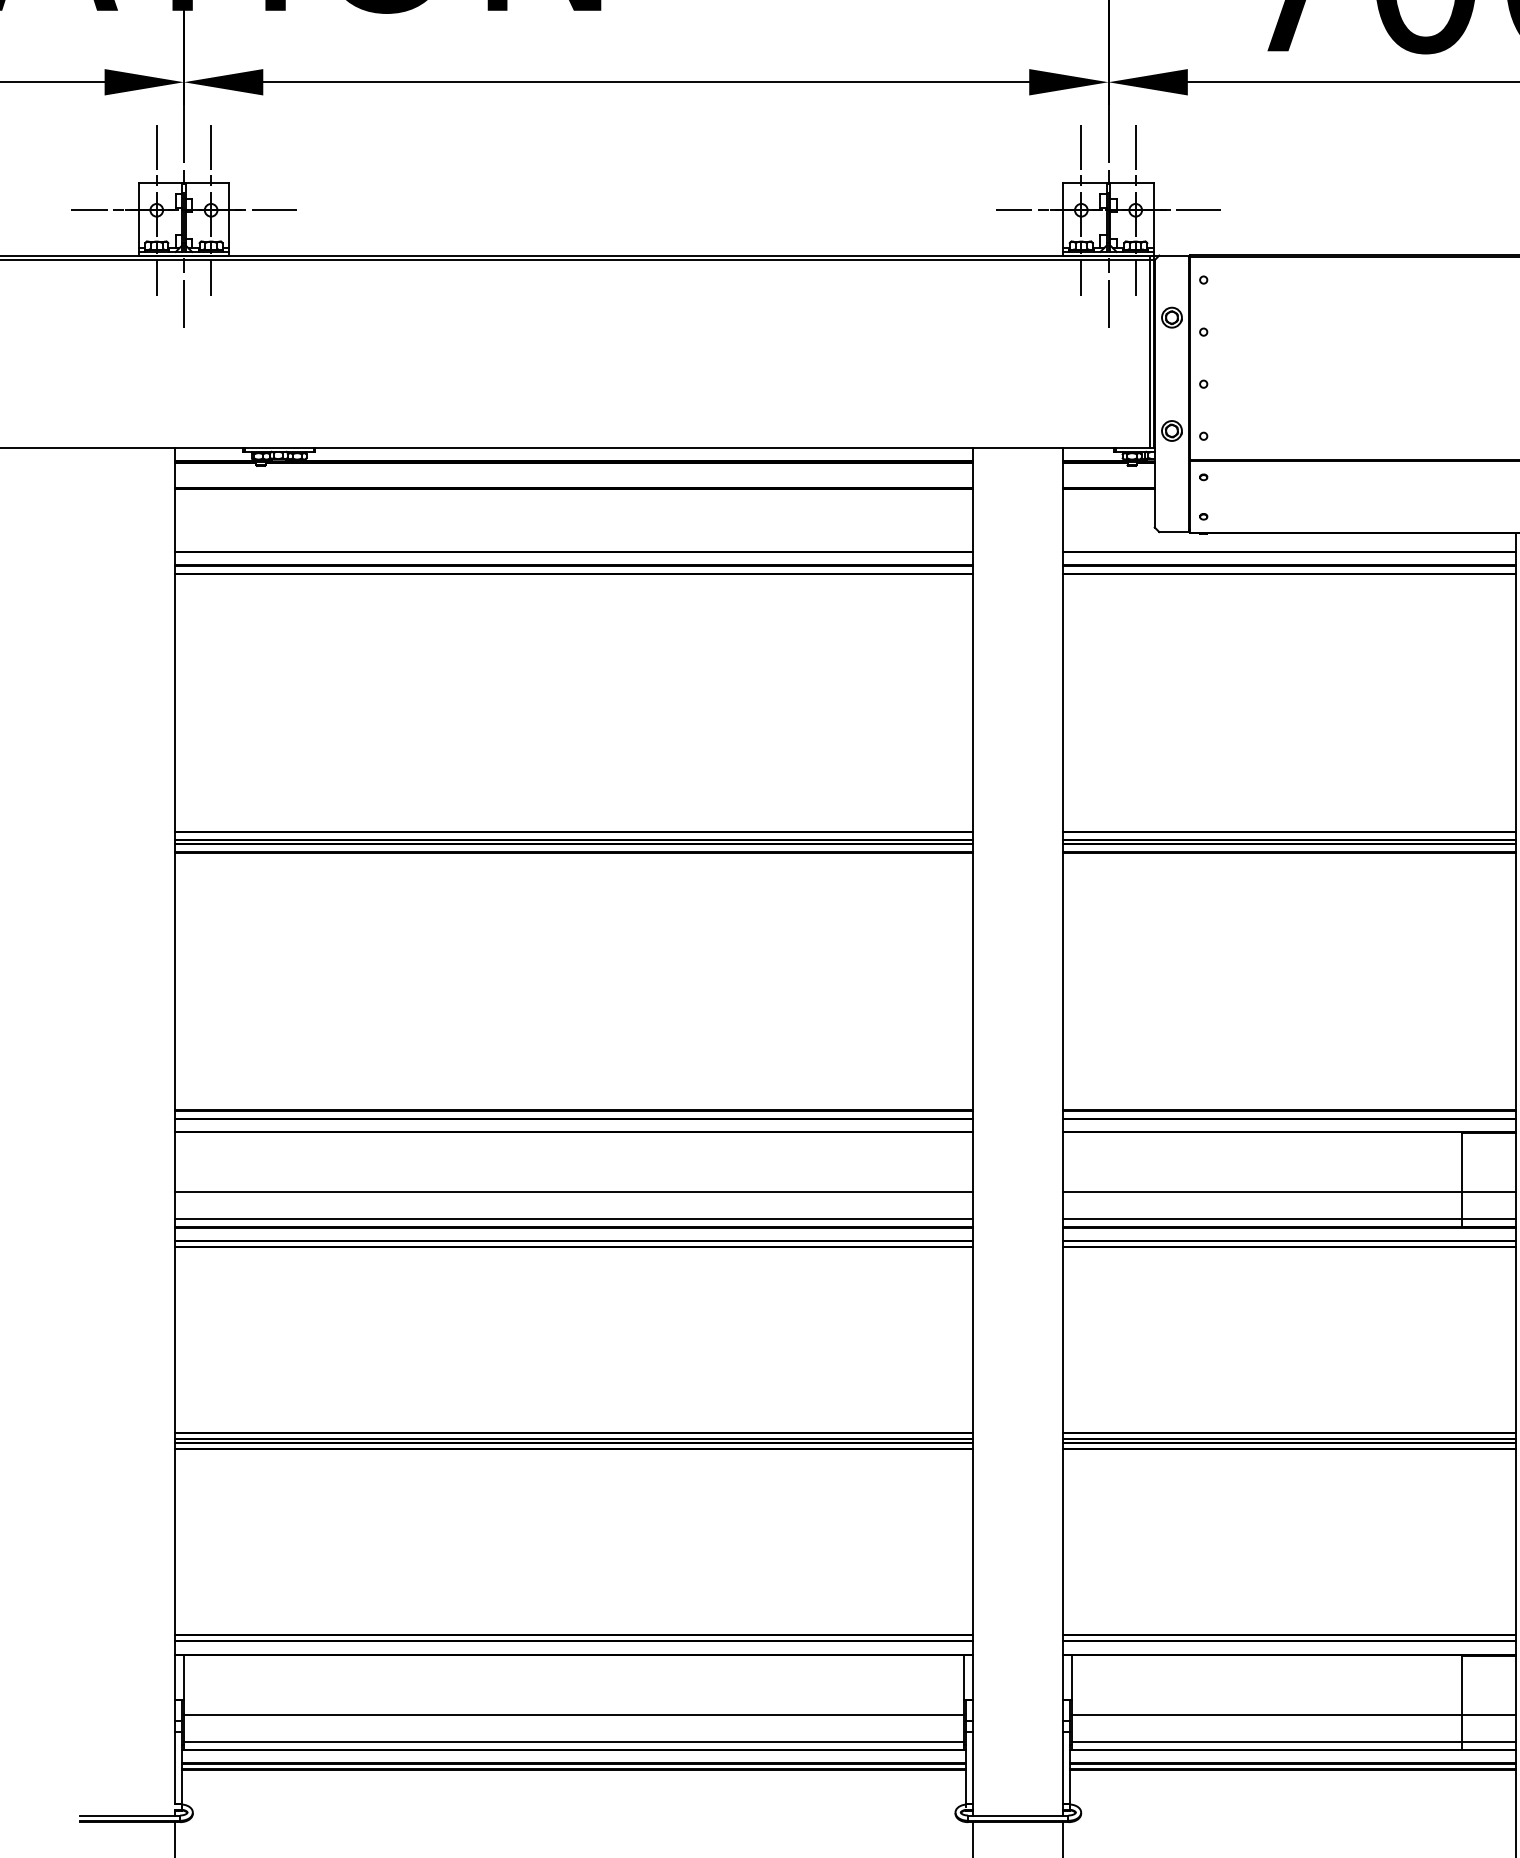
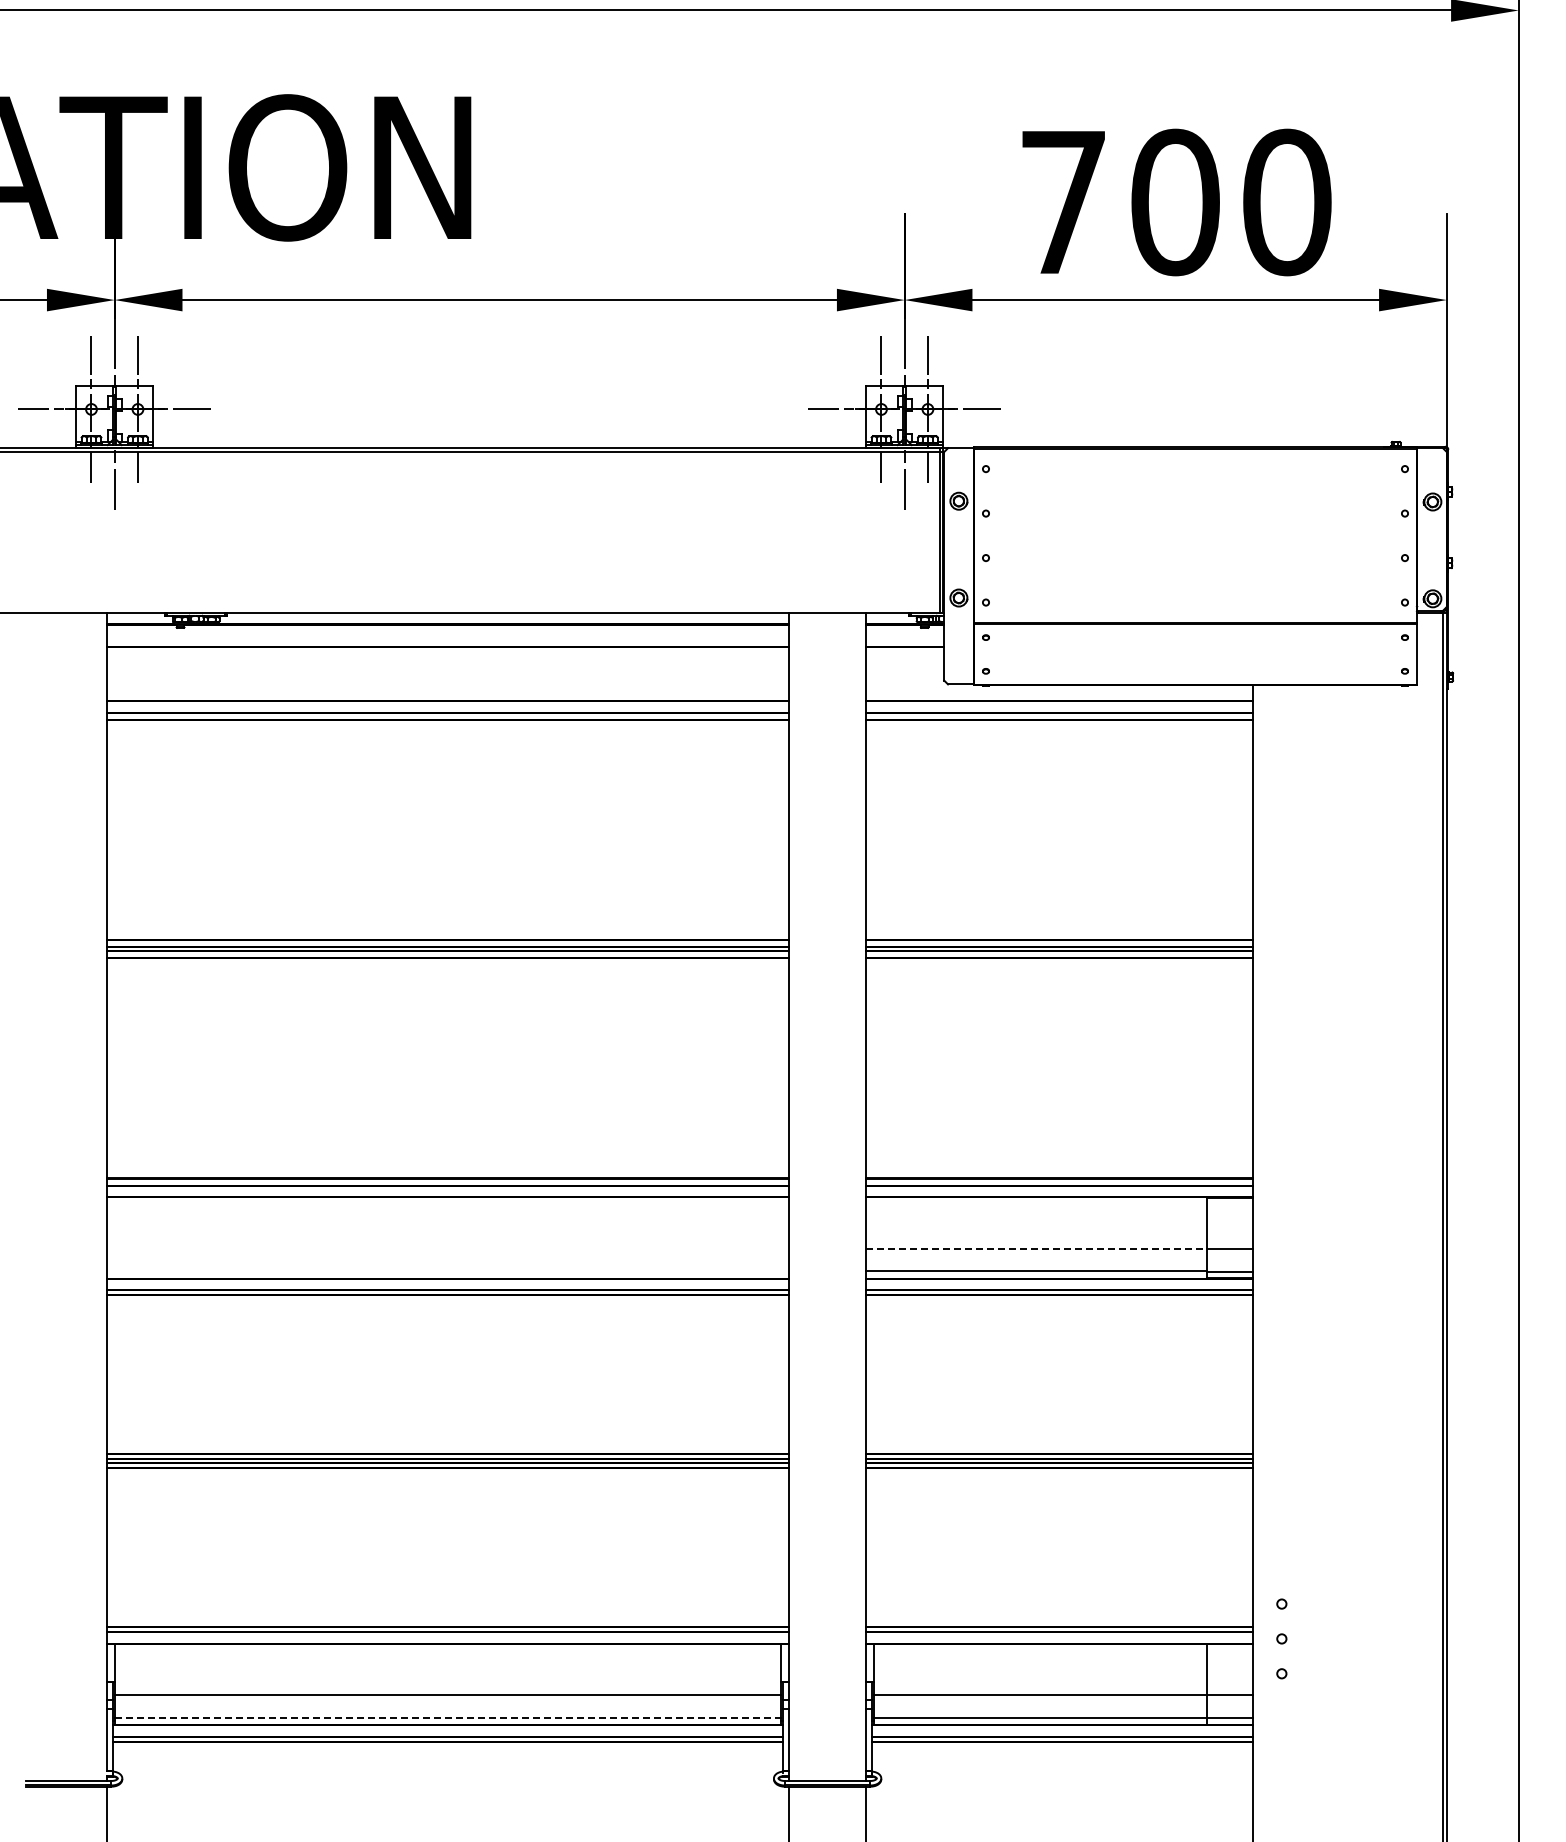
line: (573, 1192) -> (447, 1248), removed
line: (1262, 1192) -> (1036, 1248), solid -> dashed
line: (573, 1219) -> (447, 1271), removed
line: (574, 1741) -> (448, 1717), solid -> dashed

